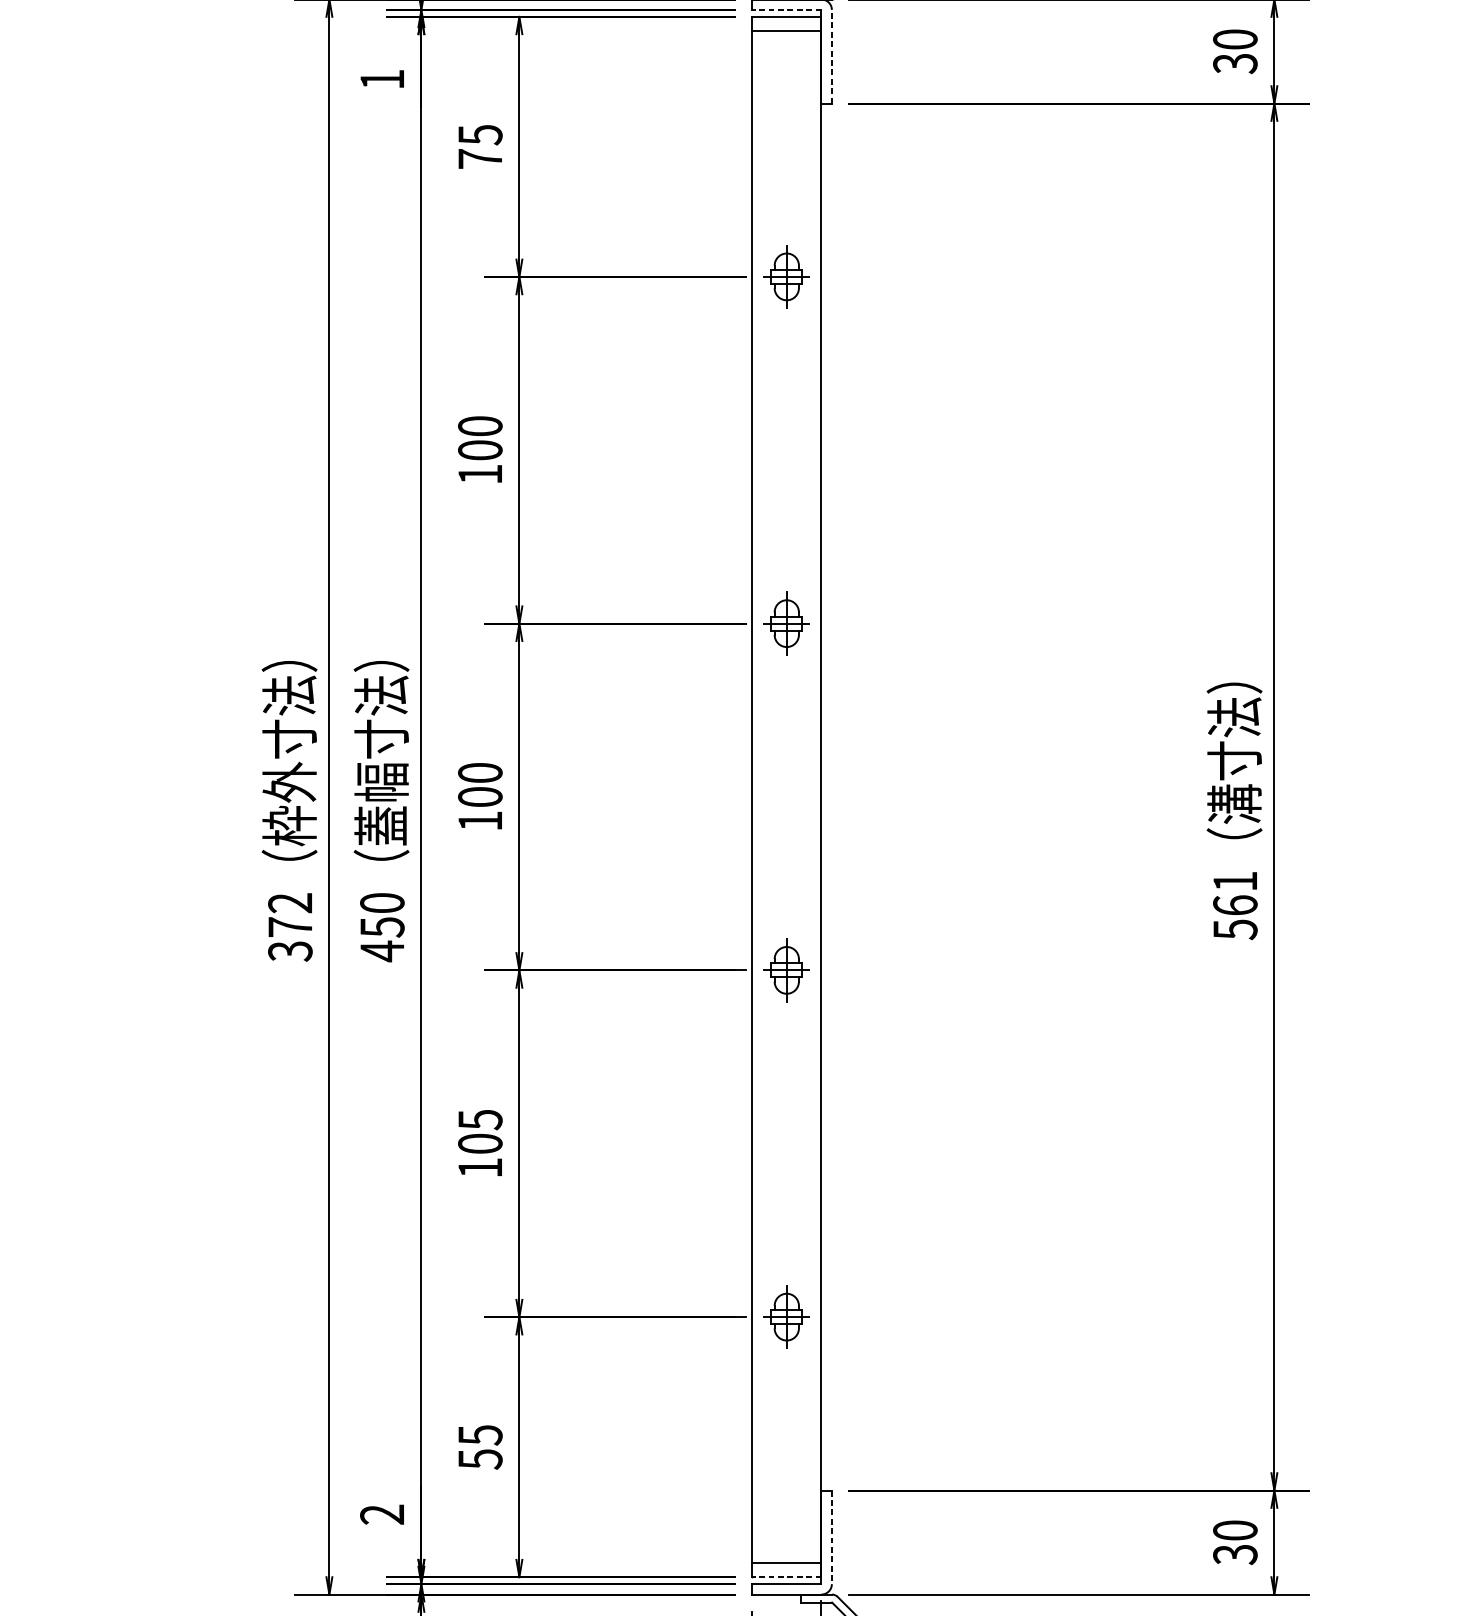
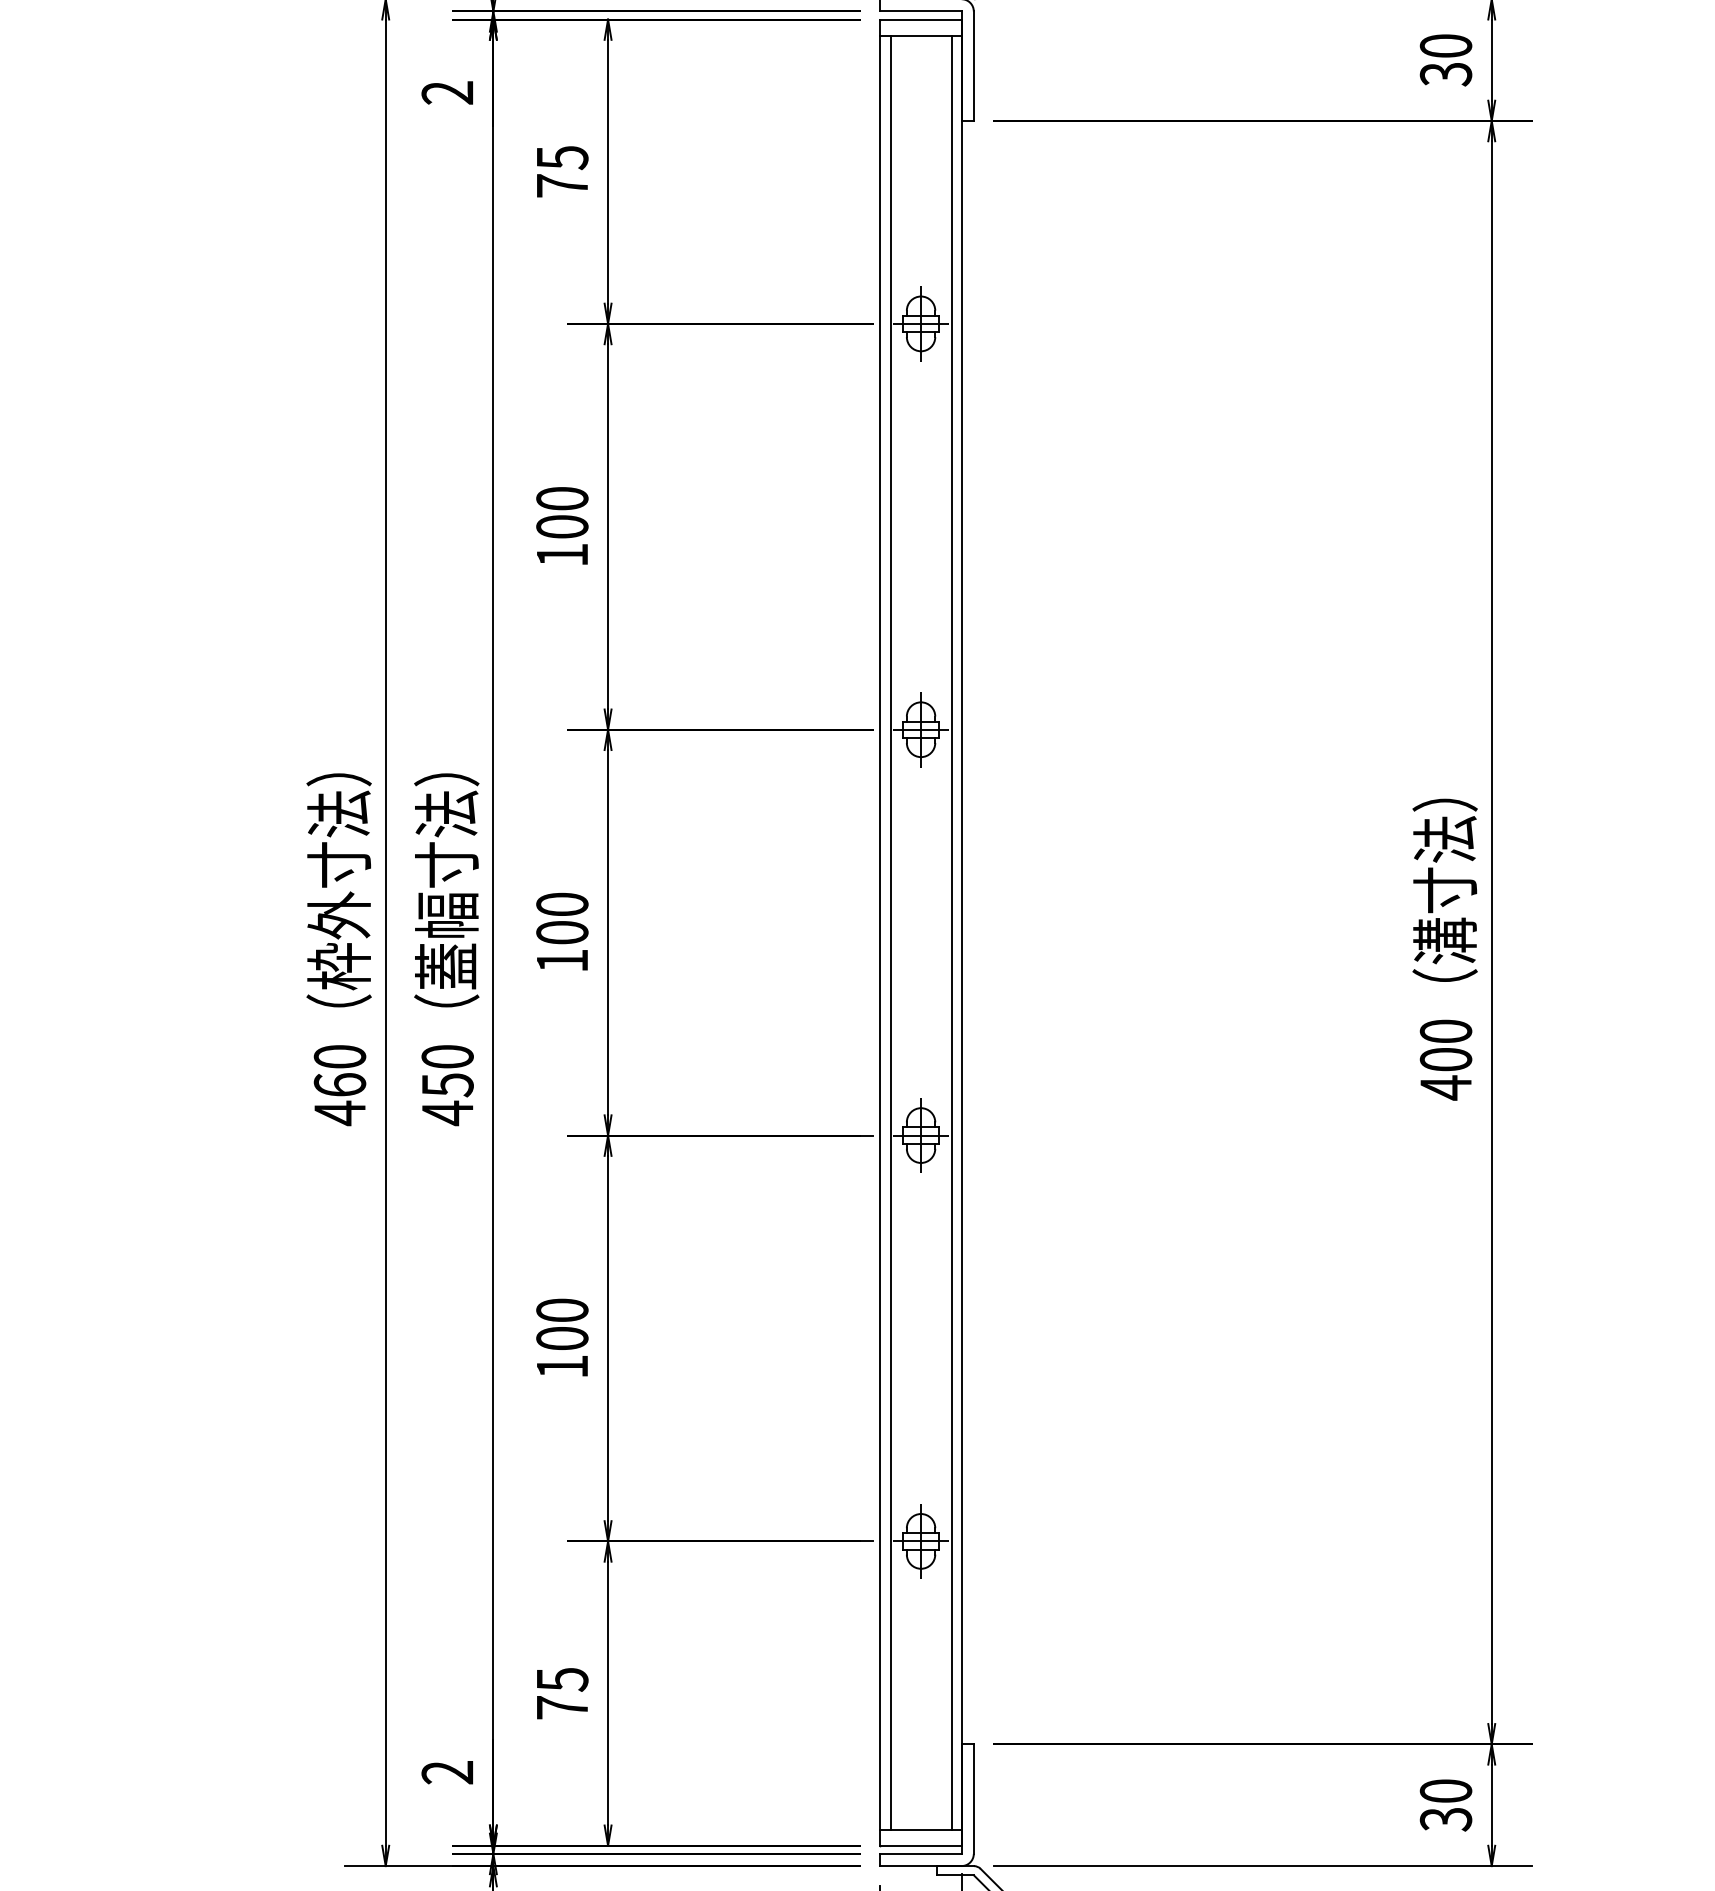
line: (787, 9) -> (921, 11), dashed -> solid
line: (831, 56) -> (973, 66), dashed -> solid
text: (382, 79) -> (447, 92), 1 -> 2
line: (760, 796) -> (890, 932), added
line: (812, 796) -> (951, 932), added
text: (1234, 905) -> (1445, 1059), 561 -> 400
text: (289, 927) -> (339, 1085), 372 -> 460
text: (480, 1119) -> (562, 1310), 105 -> 100
text: (480, 1459) -> (562, 1708), 55 -> 75
line: (831, 1537) -> (973, 1799), dashed -> solid
line: (787, 1576) -> (921, 1845), dashed -> solid

